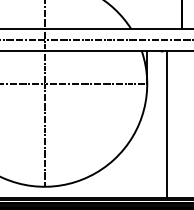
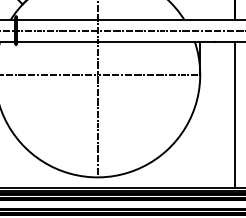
line: (166, 123) -> (234, 114), moved

